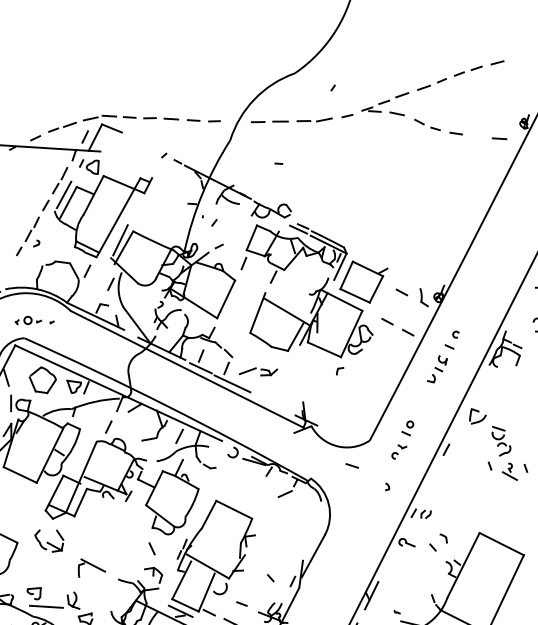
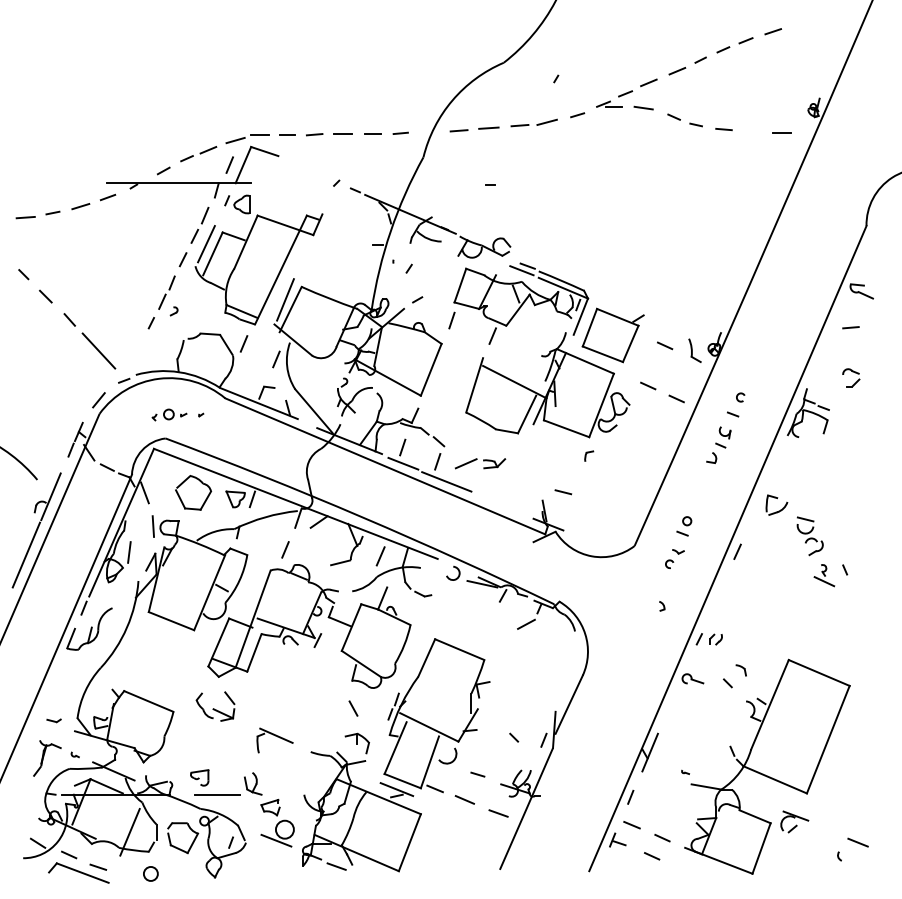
line: (490, 465) -> (797, 569), removed
line: (352, 466) -> (563, 492), moved

